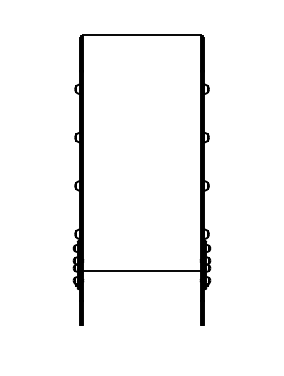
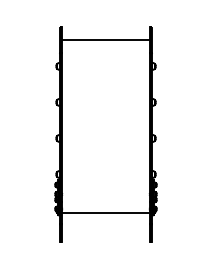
line: (141, 34) -> (105, 39), moved
line: (141, 271) -> (105, 213), moved

